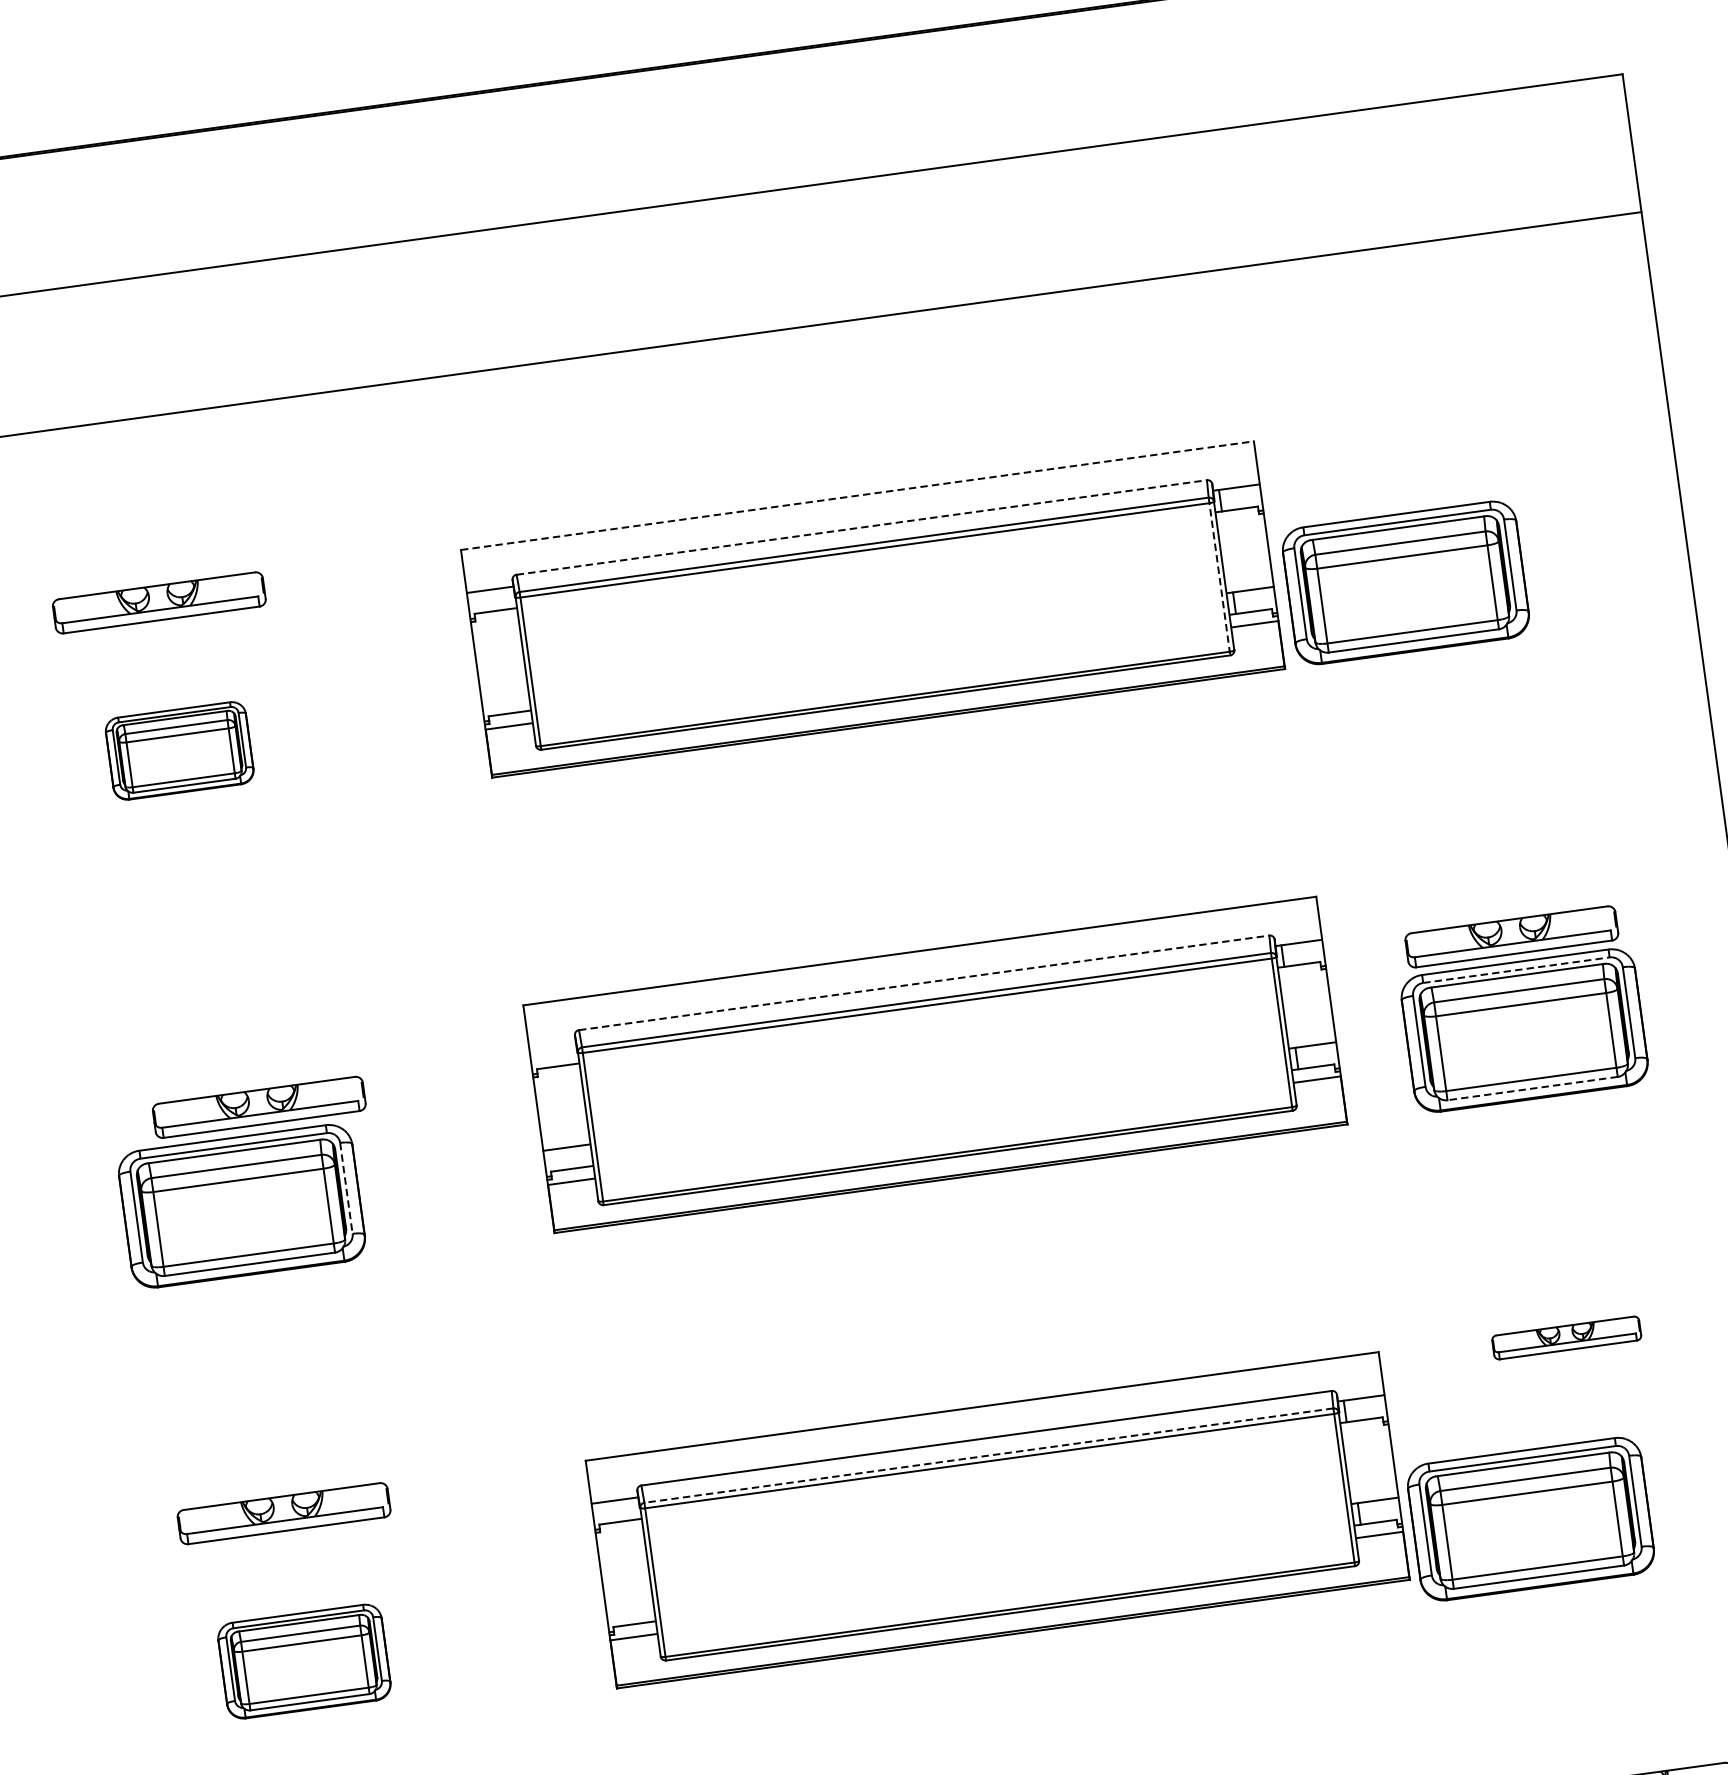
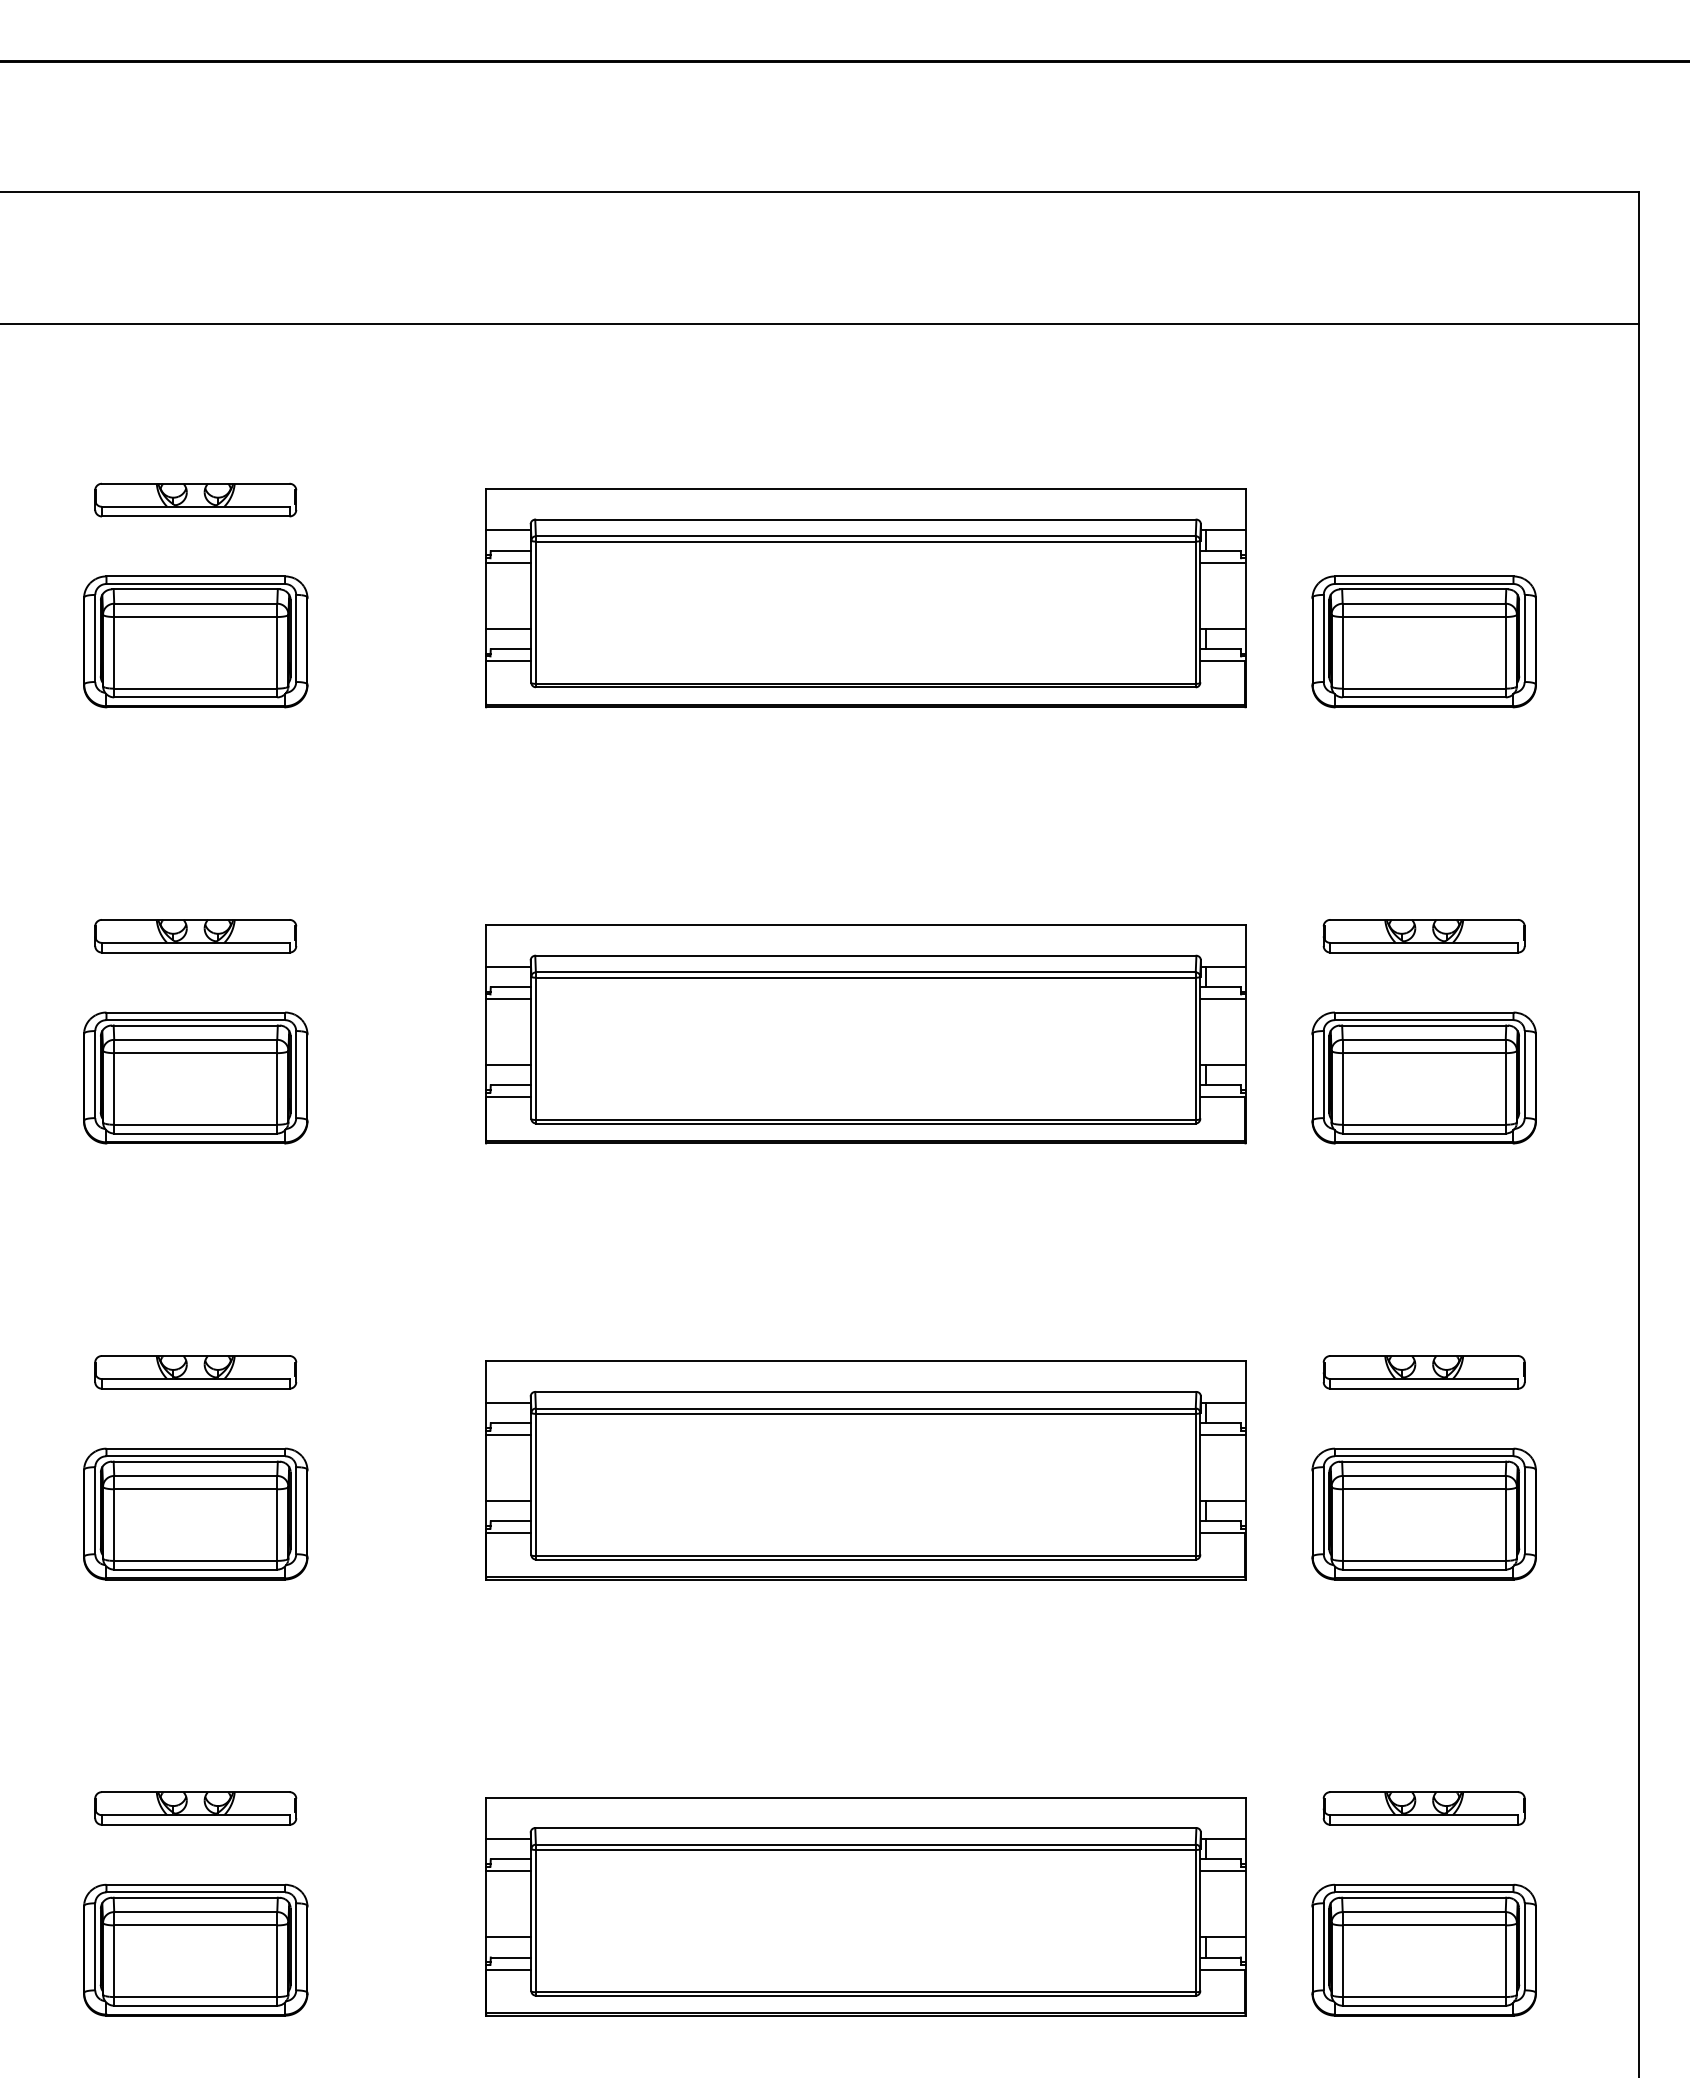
line: (857, 496) -> (865, 489), dashed -> solid
line: (1240, 522) -> (1222, 563), added
line: (861, 527) -> (865, 519), dashed -> solid
line: (1219, 576) -> (1195, 611), dashed -> solid
part: (1405, 582) -> (1423, 641), moved
line: (494, 624) -> (508, 563), added
line: (504, 692) -> (508, 628), added
part: (179, 750) -> (195, 641), size x1.67
part: (1511, 937) -> (1423, 936), moved
line: (1516, 970) -> (1424, 1020), dashed -> solid
line: (1302, 977) -> (1222, 999), added
line: (923, 982) -> (865, 955), dashed -> solid
line: (552, 1045) -> (508, 966), added
line: (557, 1079) -> (508, 999), added
line: (1532, 1088) -> (1424, 1133), dashed -> solid
part: (259, 1107) -> (195, 936), moved
line: (346, 1188) -> (296, 1074), dashed -> solid
part: (1566, 1338) -> (1423, 1372), size x1.43
line: (1365, 1432) -> (1222, 1435), added
line: (988, 1455) -> (865, 1408), dashed -> solid
part: (1530, 1518) -> (1423, 1513), moved
line: (619, 1534) -> (508, 1435), added
line: (628, 1602) -> (508, 1500), added
part: (304, 1661) -> (195, 1513), size x1.43

